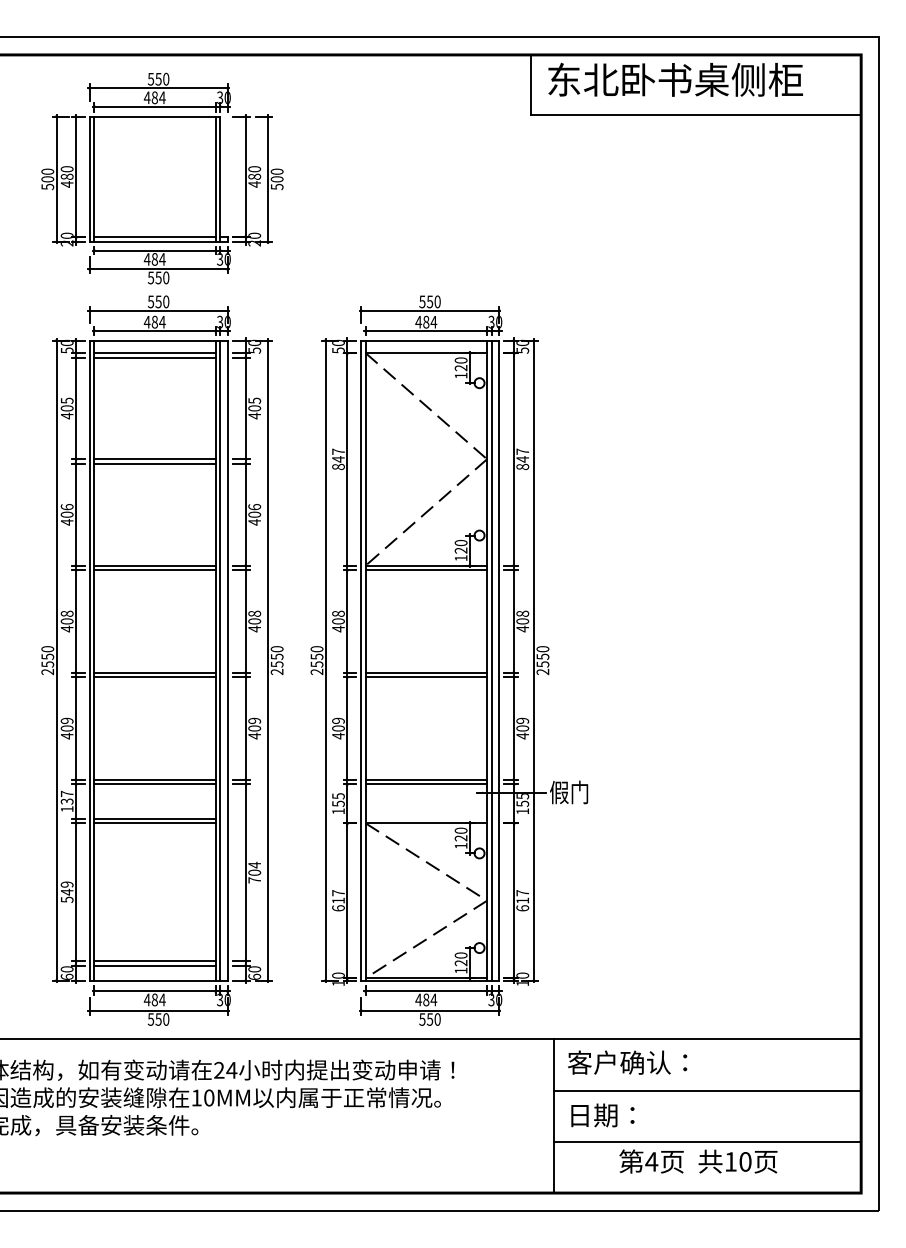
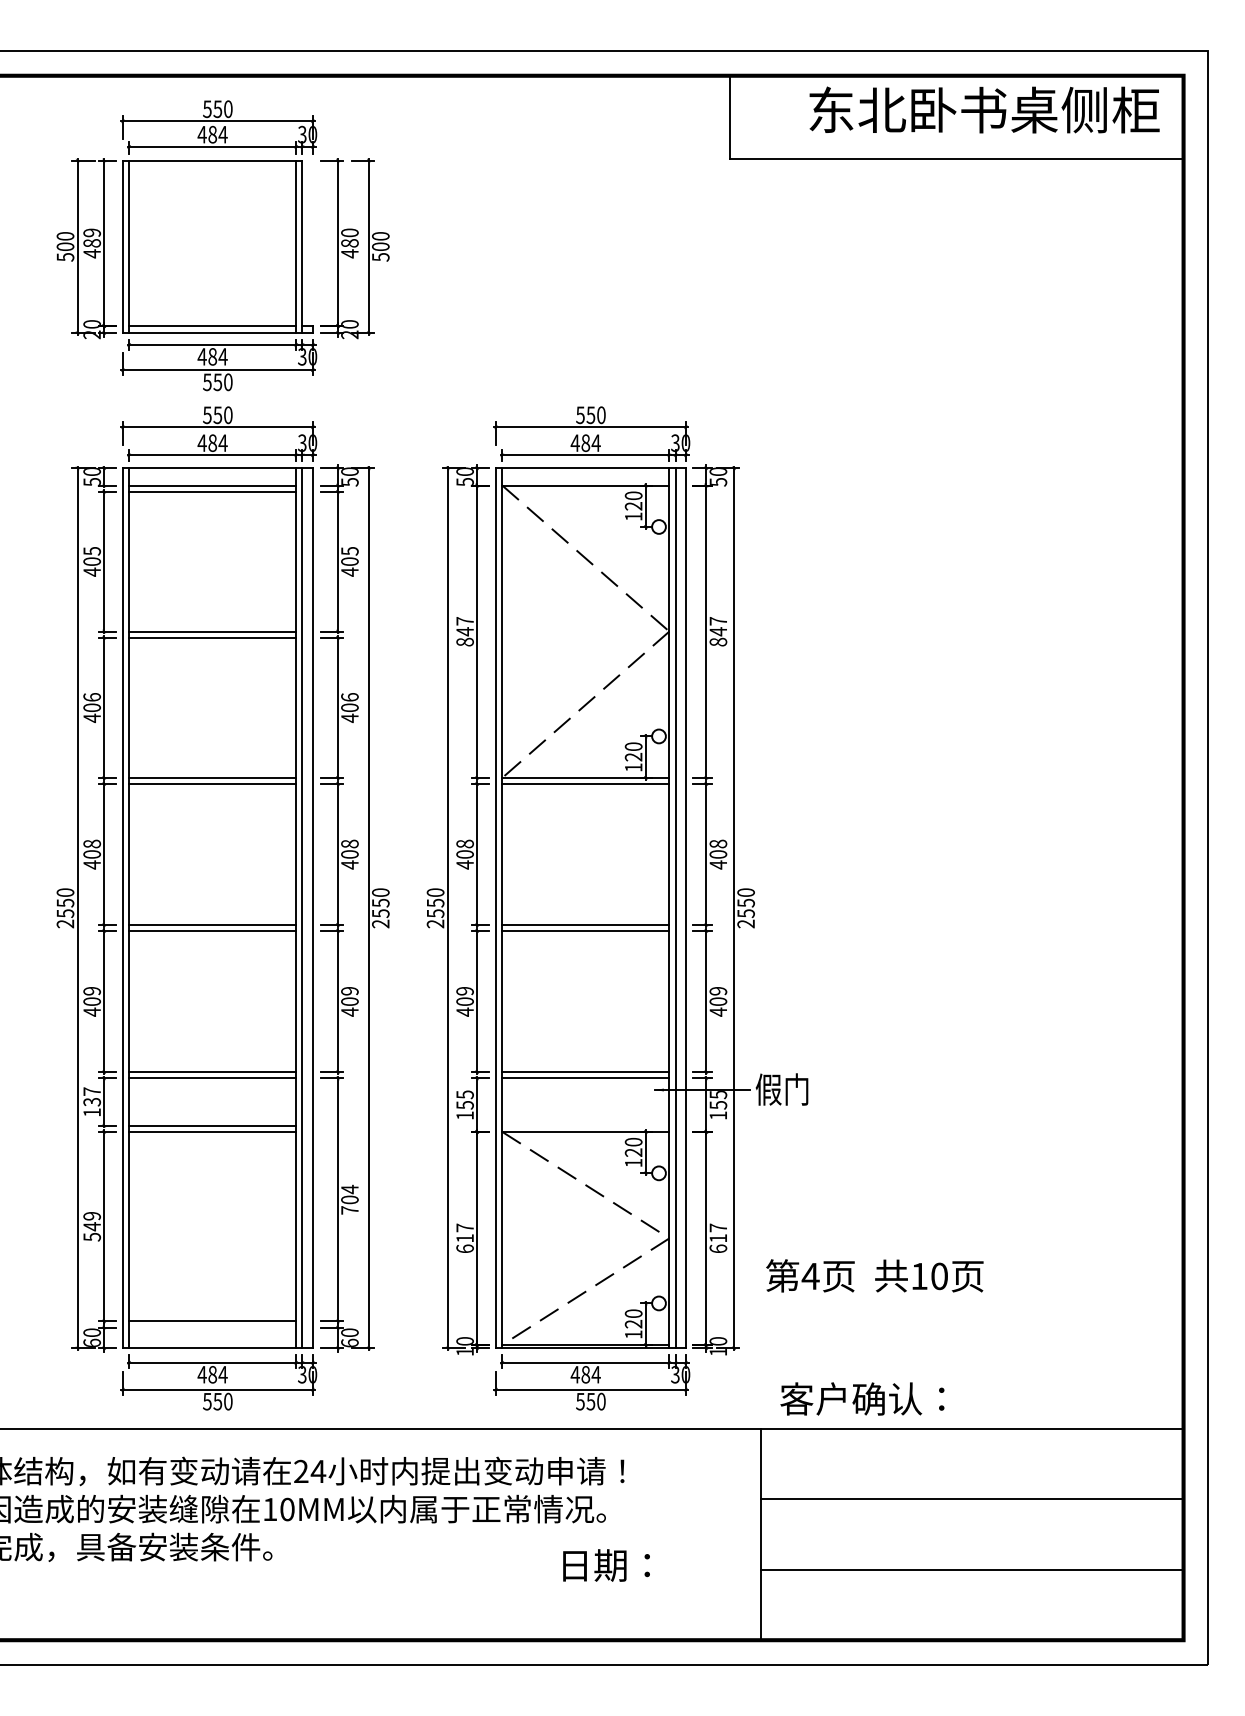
text: (675, 79) -> (984, 109), moved
text: (66, 168) -> (91, 232), 480 -> 489
line: (154, 965) -> (212, 1327), removed
text: (627, 1062) -> (862, 1398), moved
text: (602, 1115) -> (606, 1565), moved
text: (698, 1161) -> (874, 1275), moved

